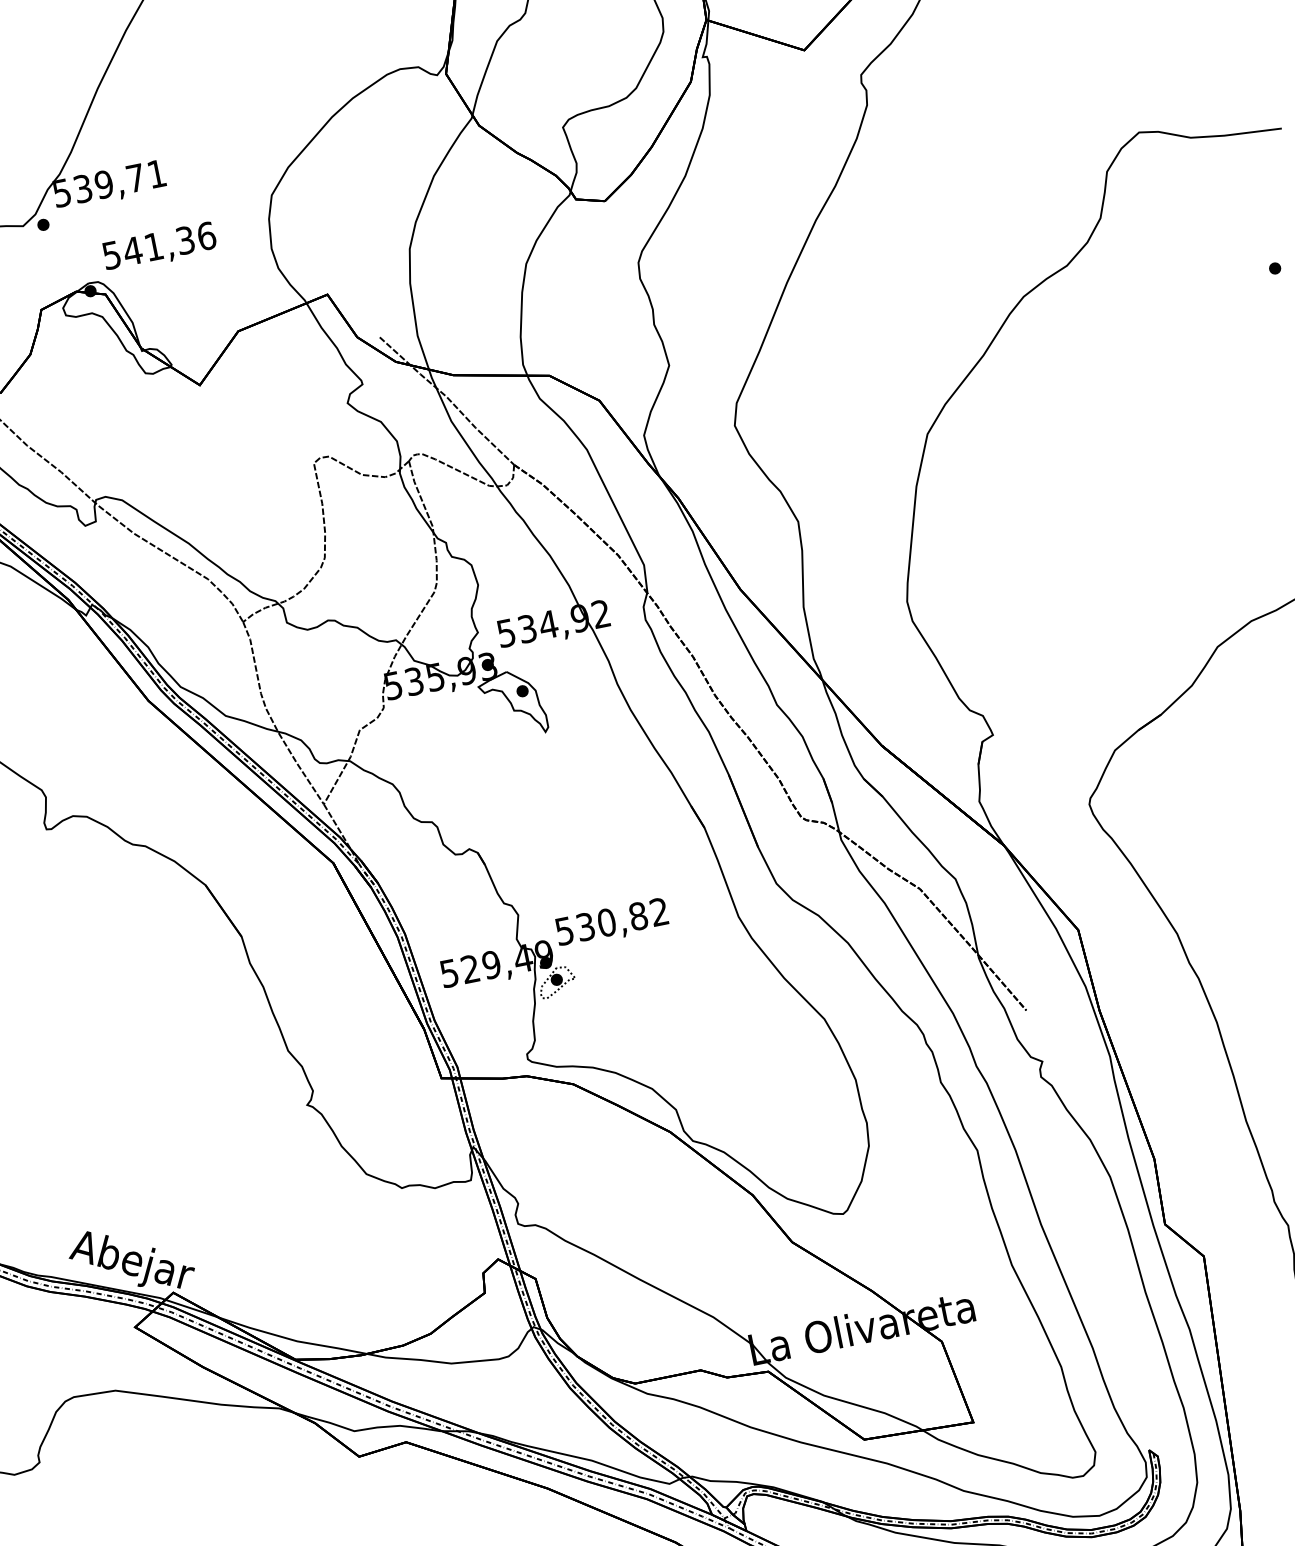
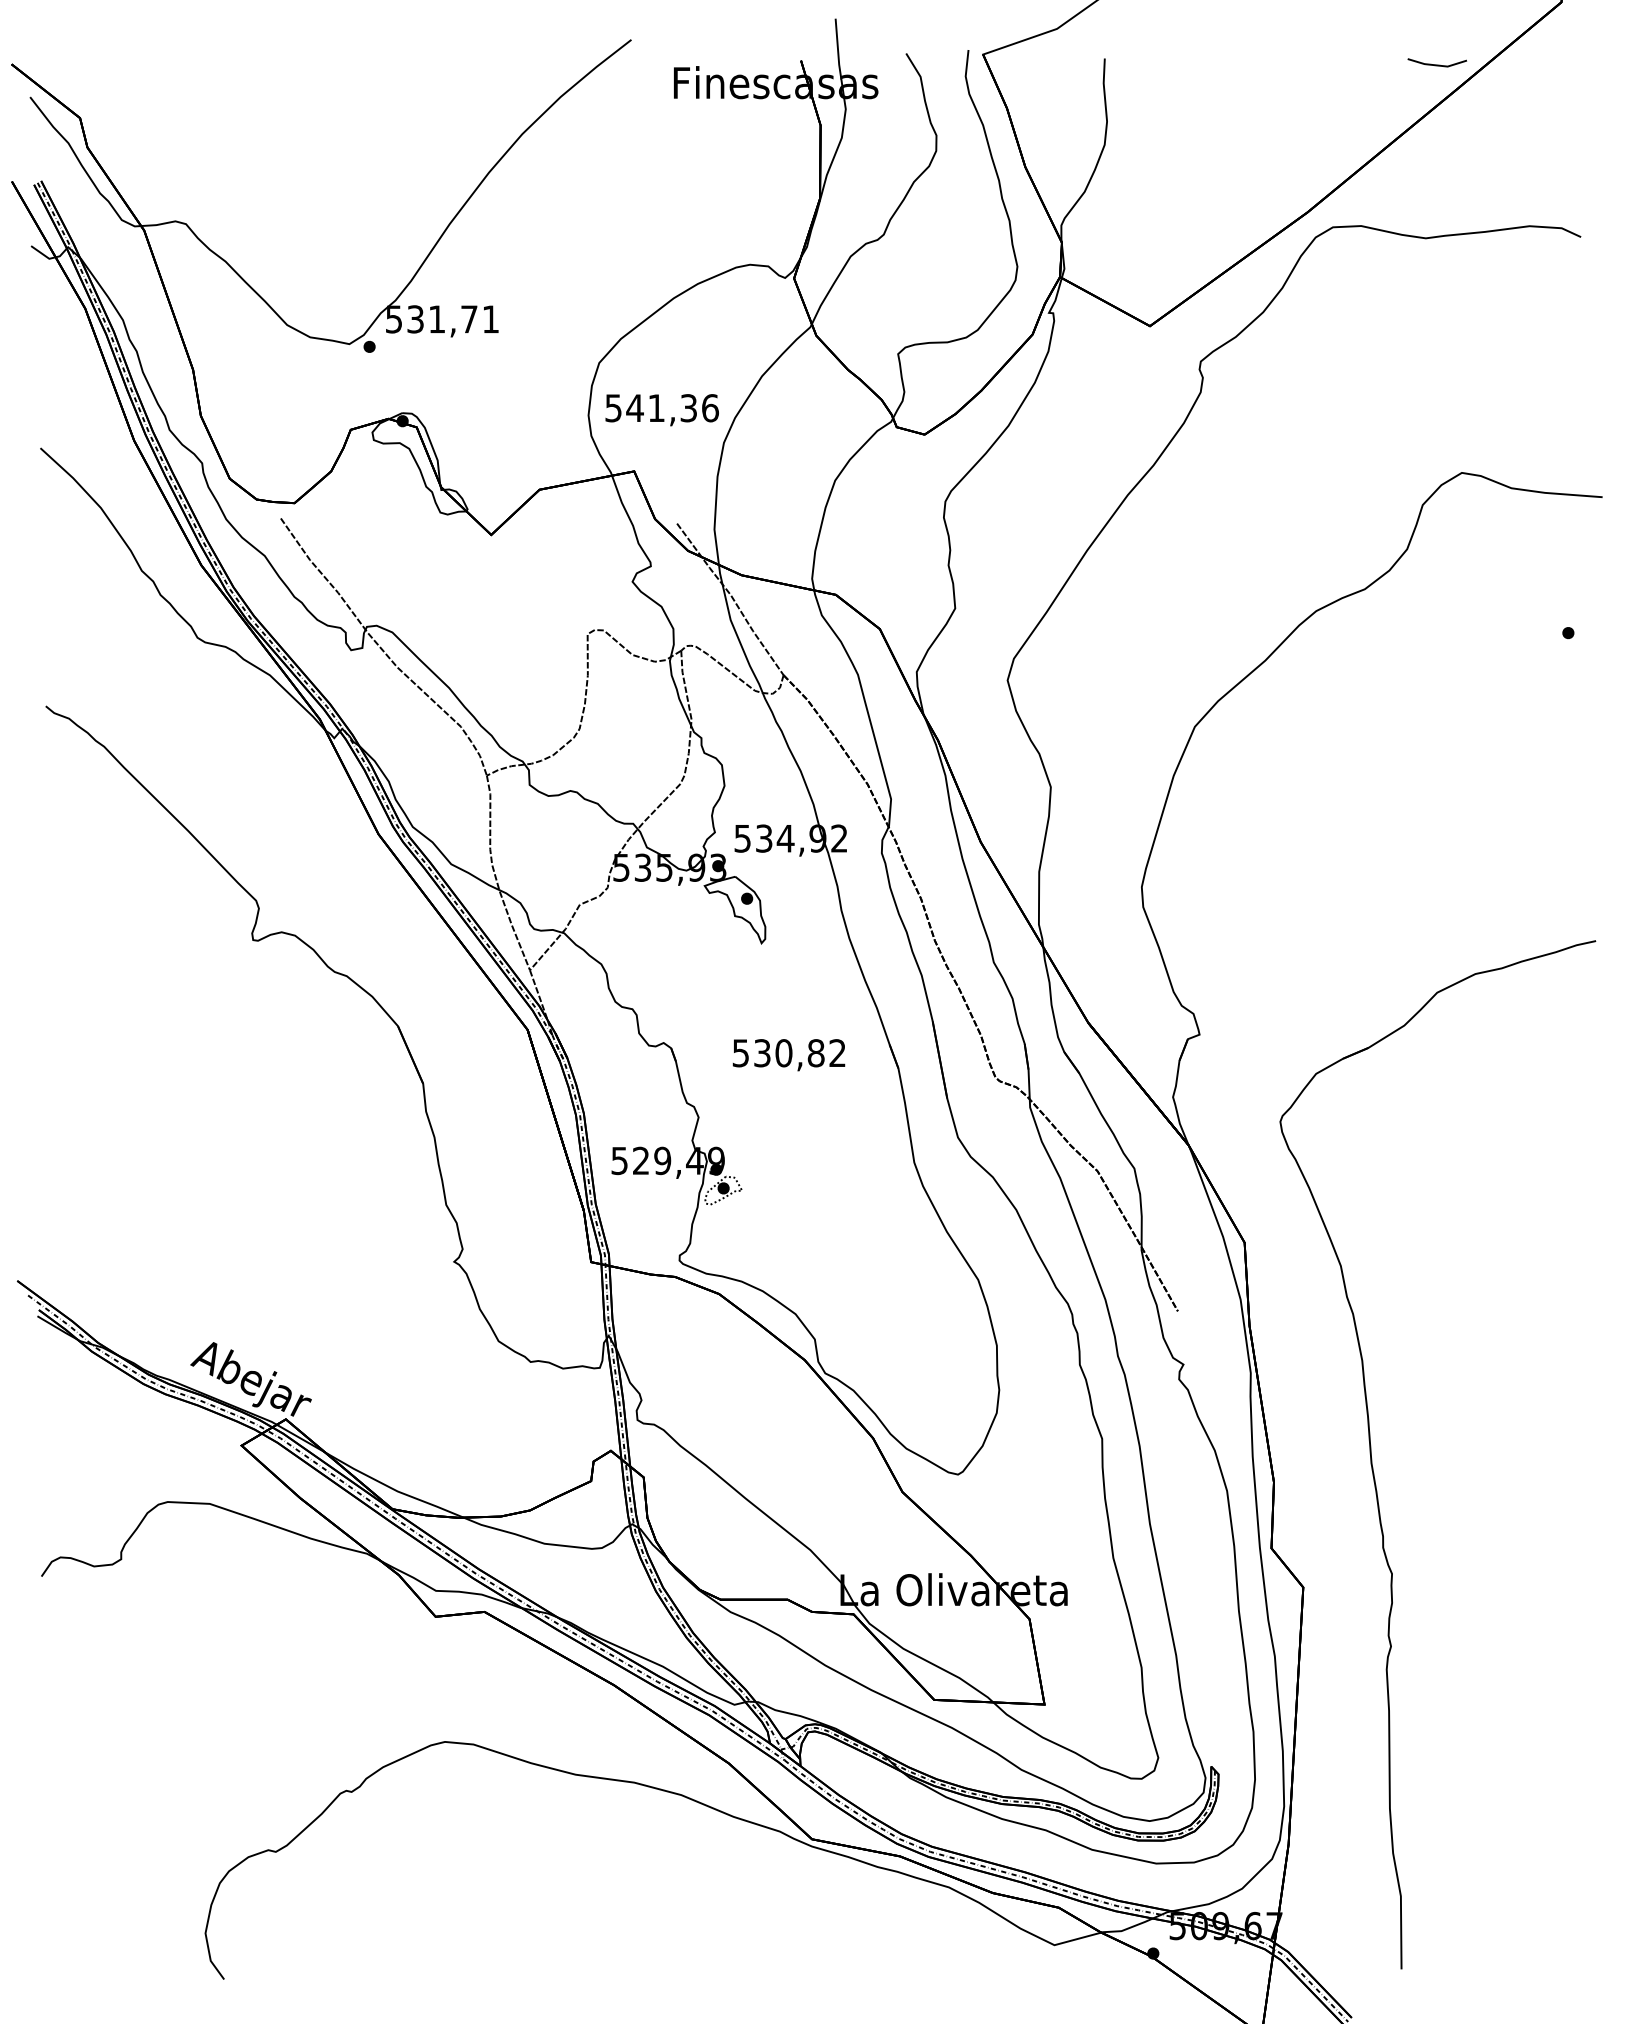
text: (103, 184) -> (436, 319), 539,71 -> 531,71
text: (159, 248) -> (661, 410), moved
text: (611, 923) -> (788, 1055), moved

